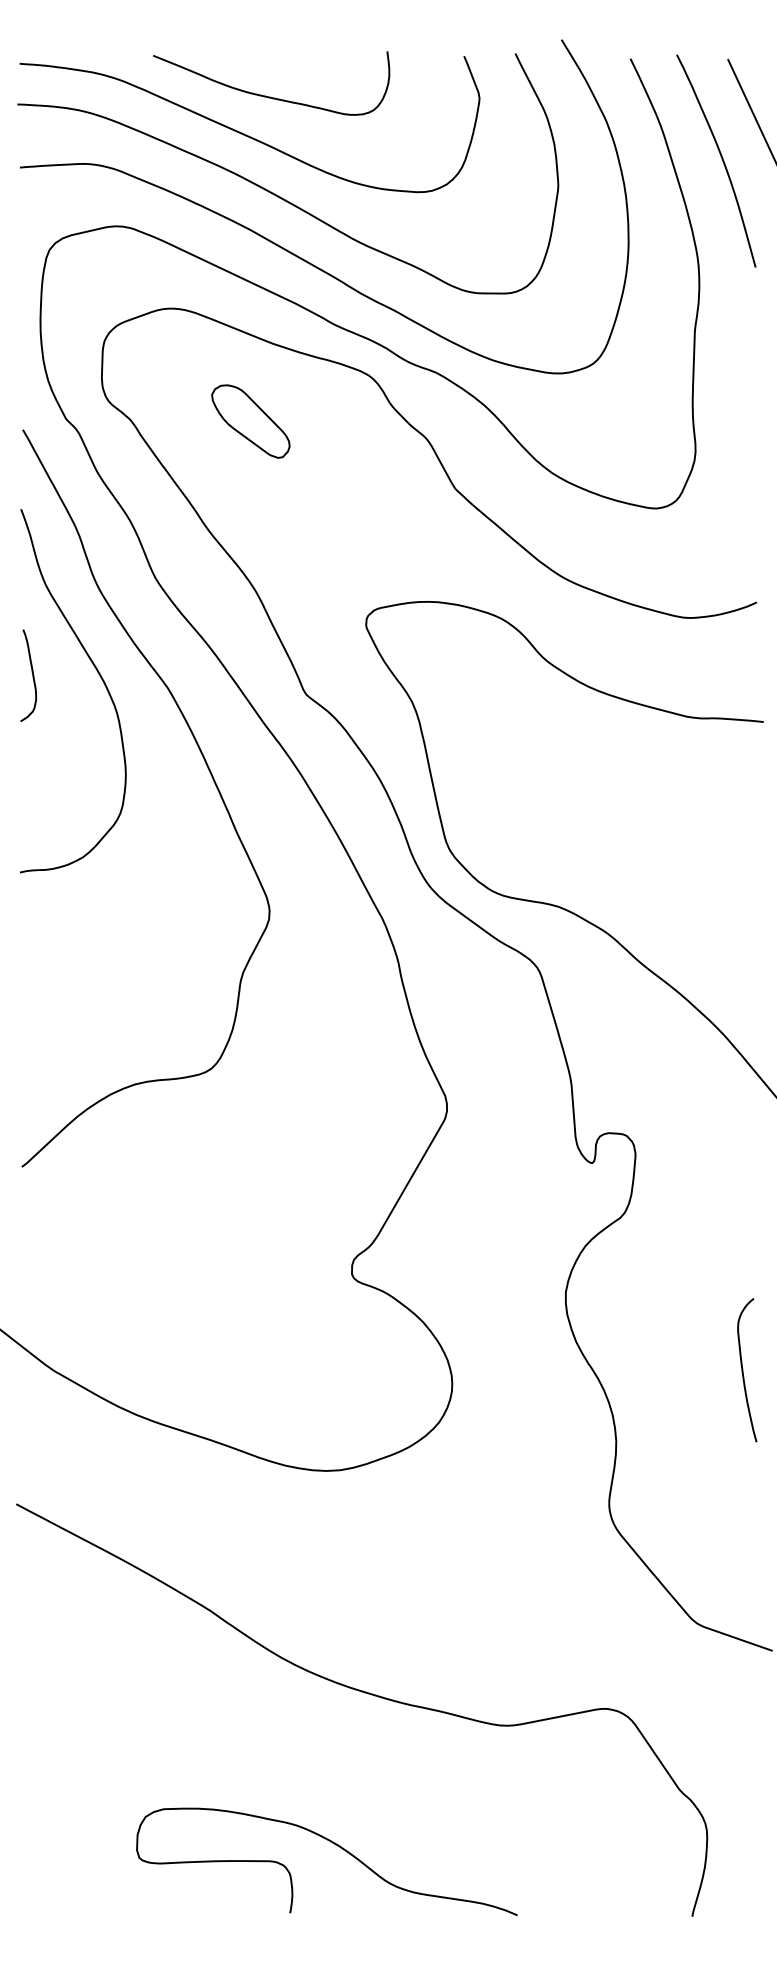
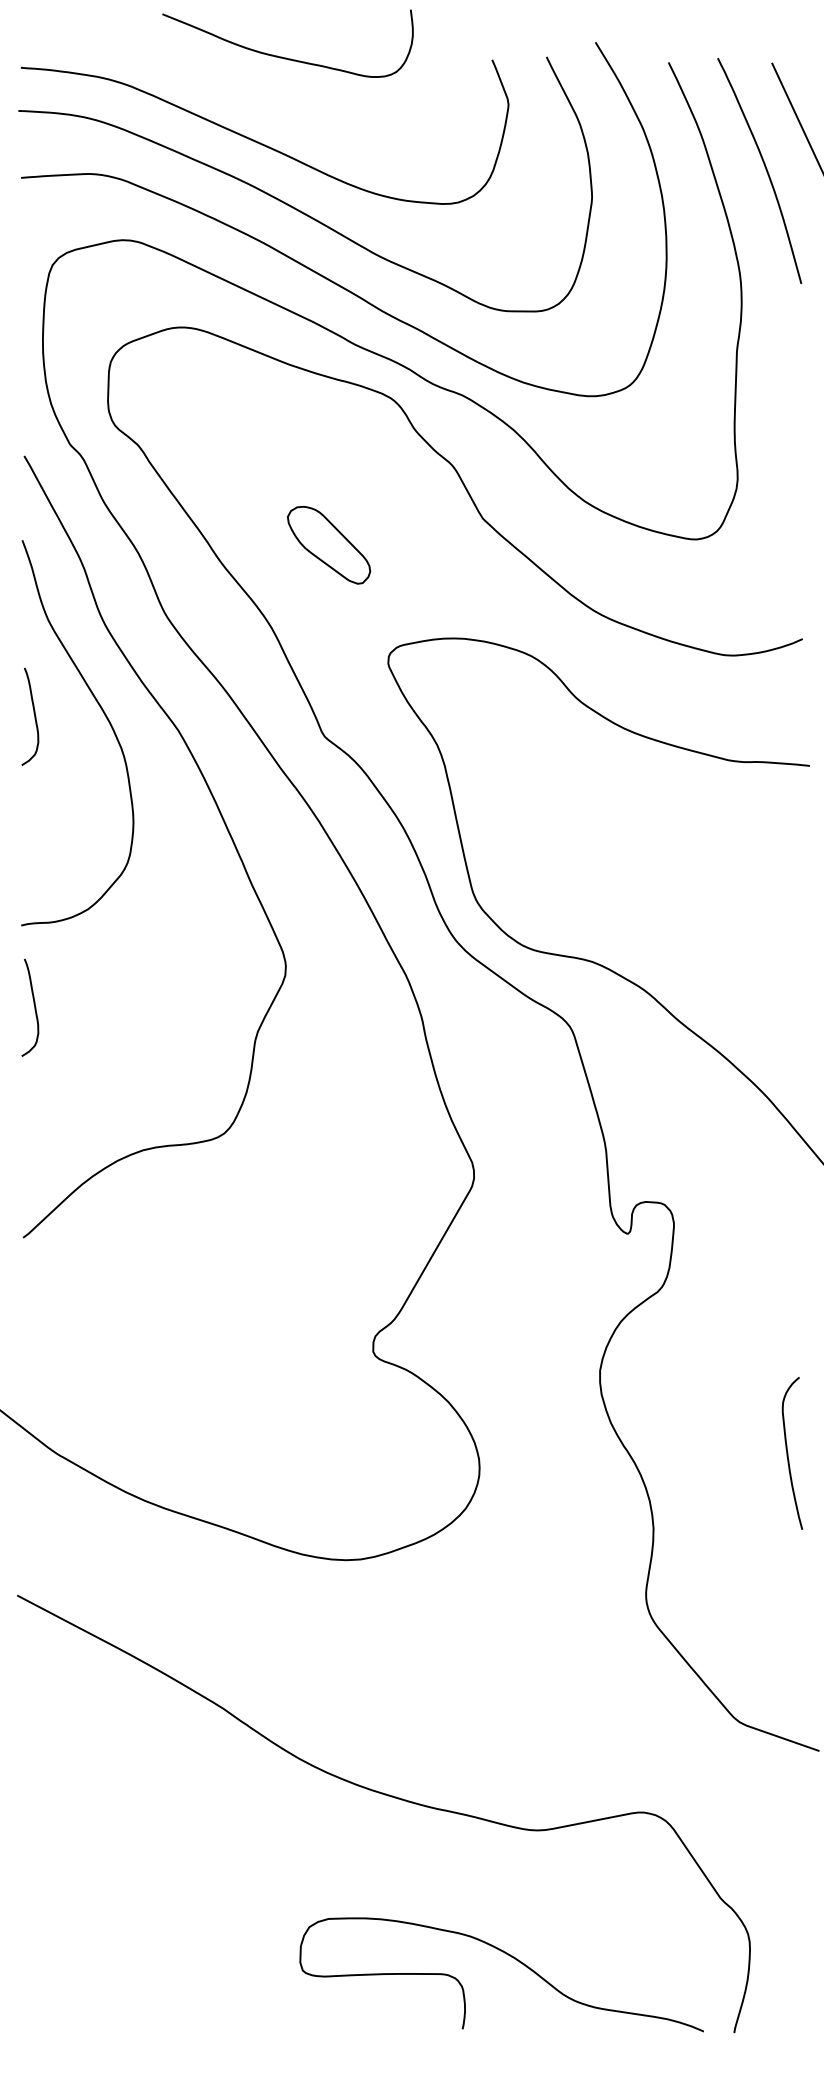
curve: (266, 95) -> (282, 56), moved
part: (251, 420) -> (329, 544), moved
curve: (32, 949) -> (34, 1007), added
curve: (334, 1844) -> (509, 1956), moved

